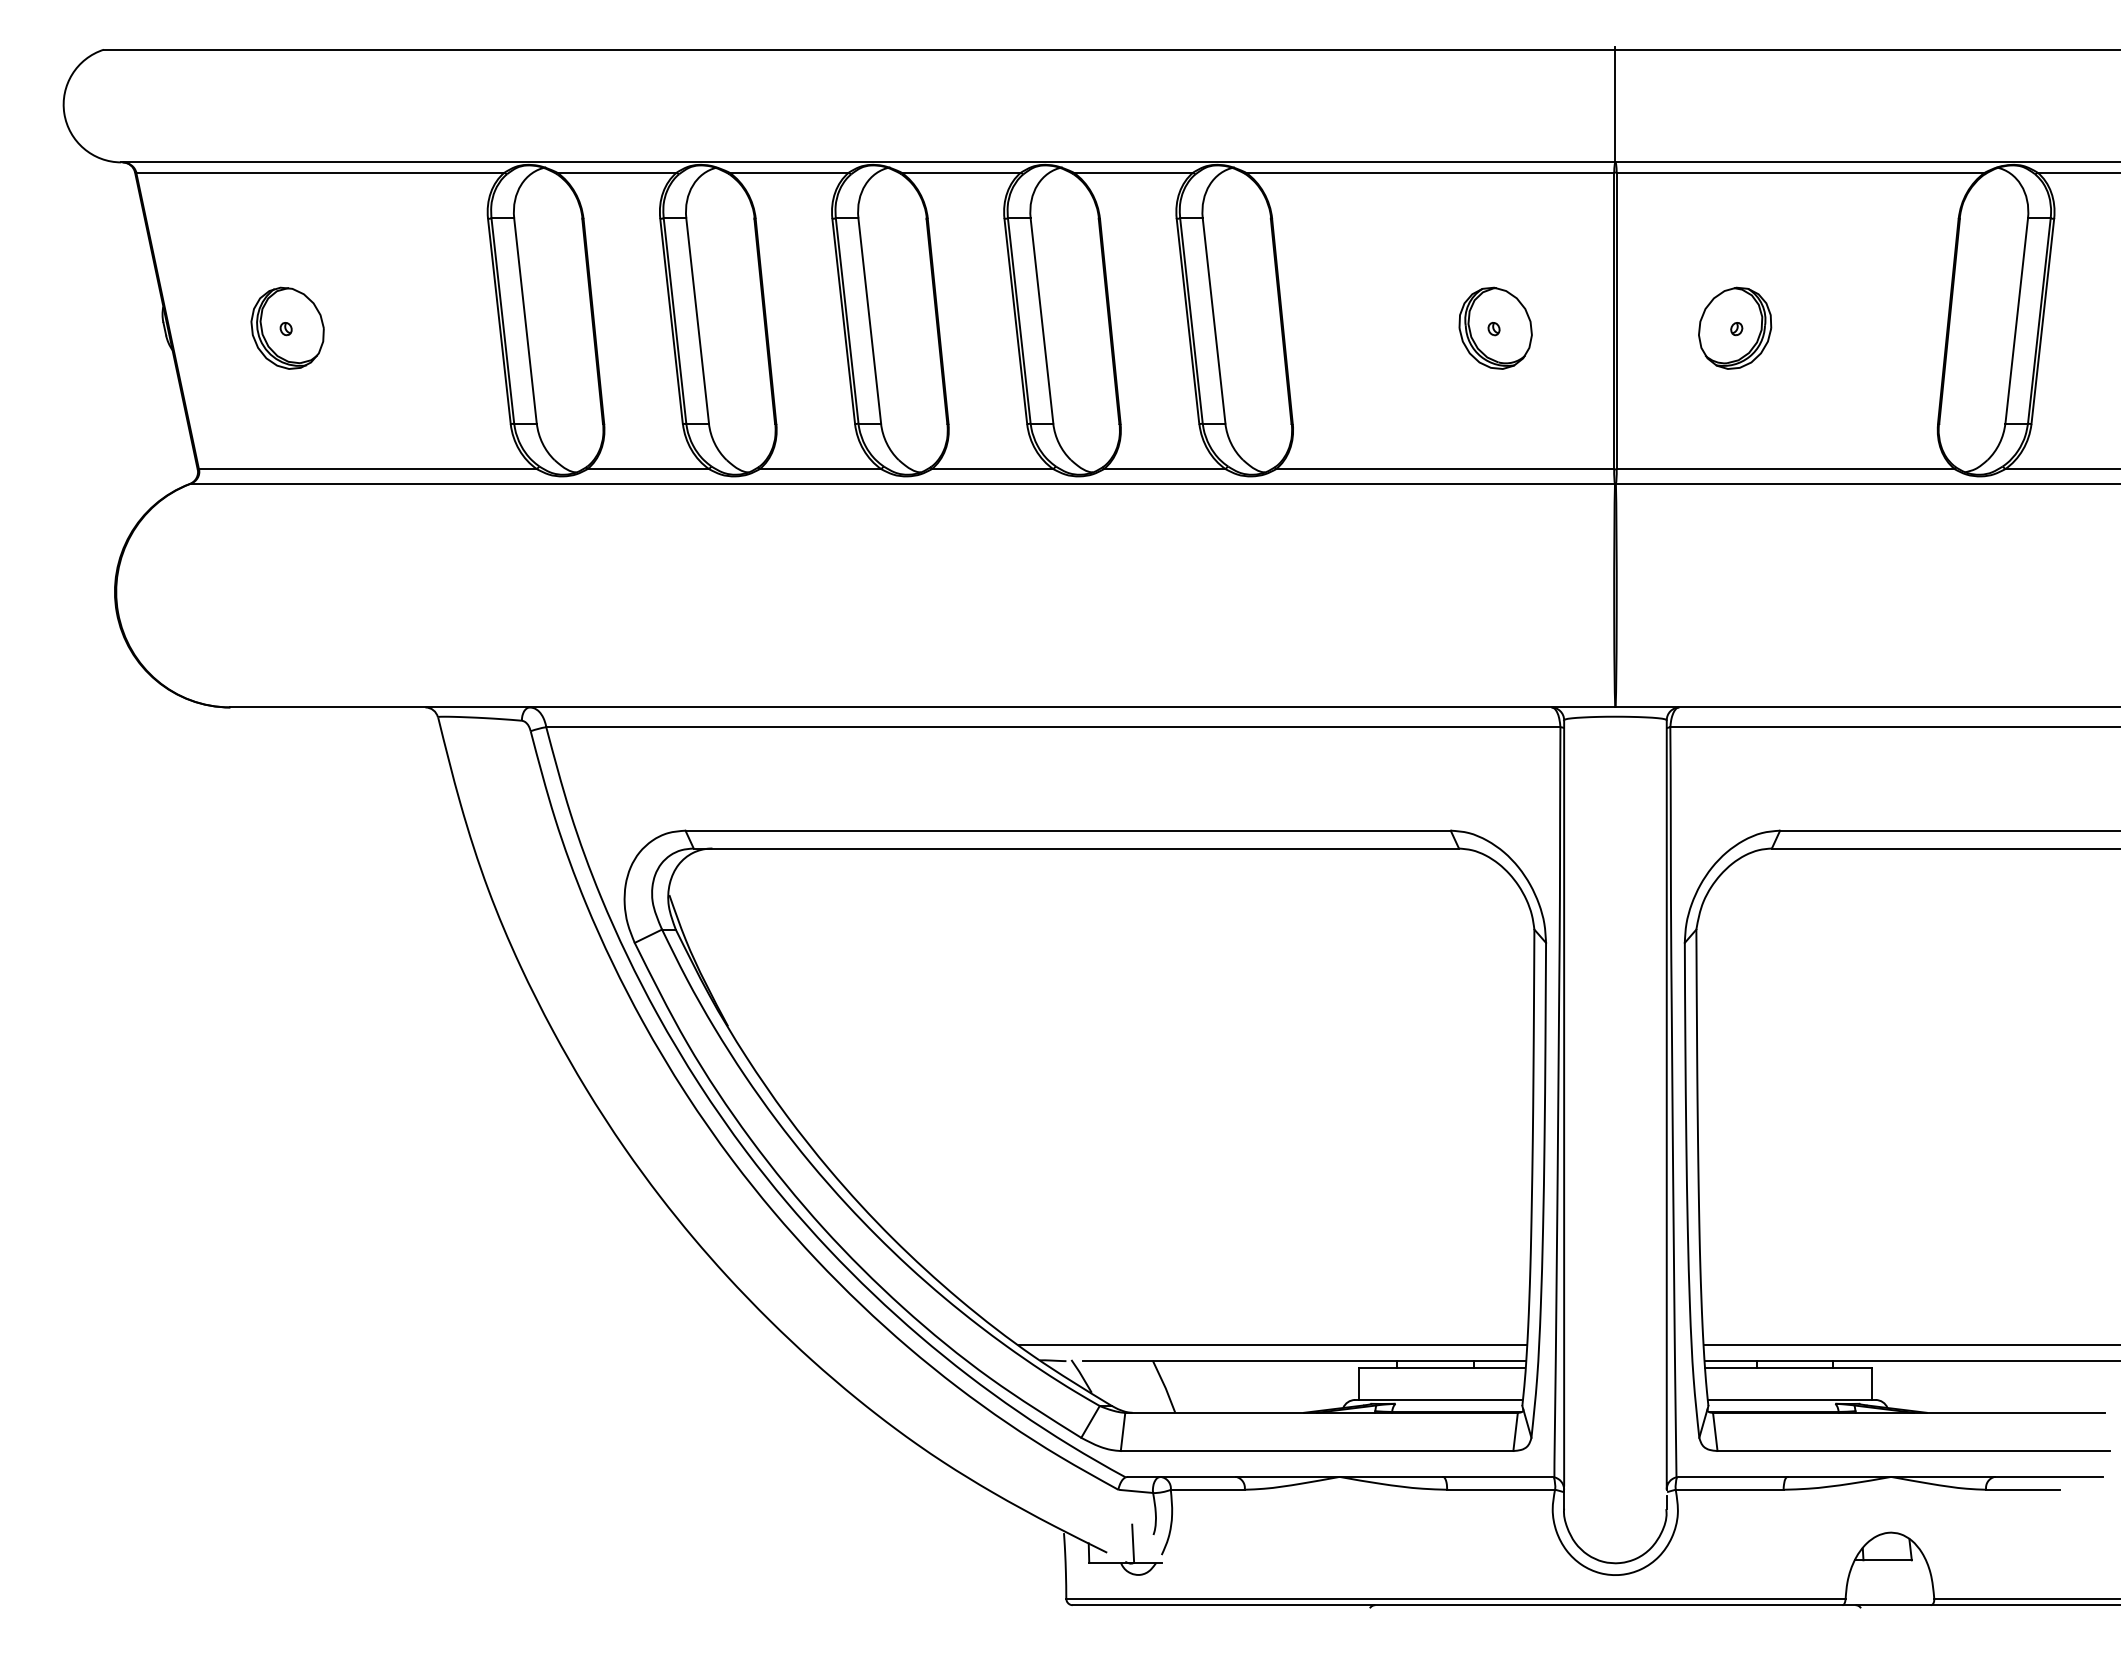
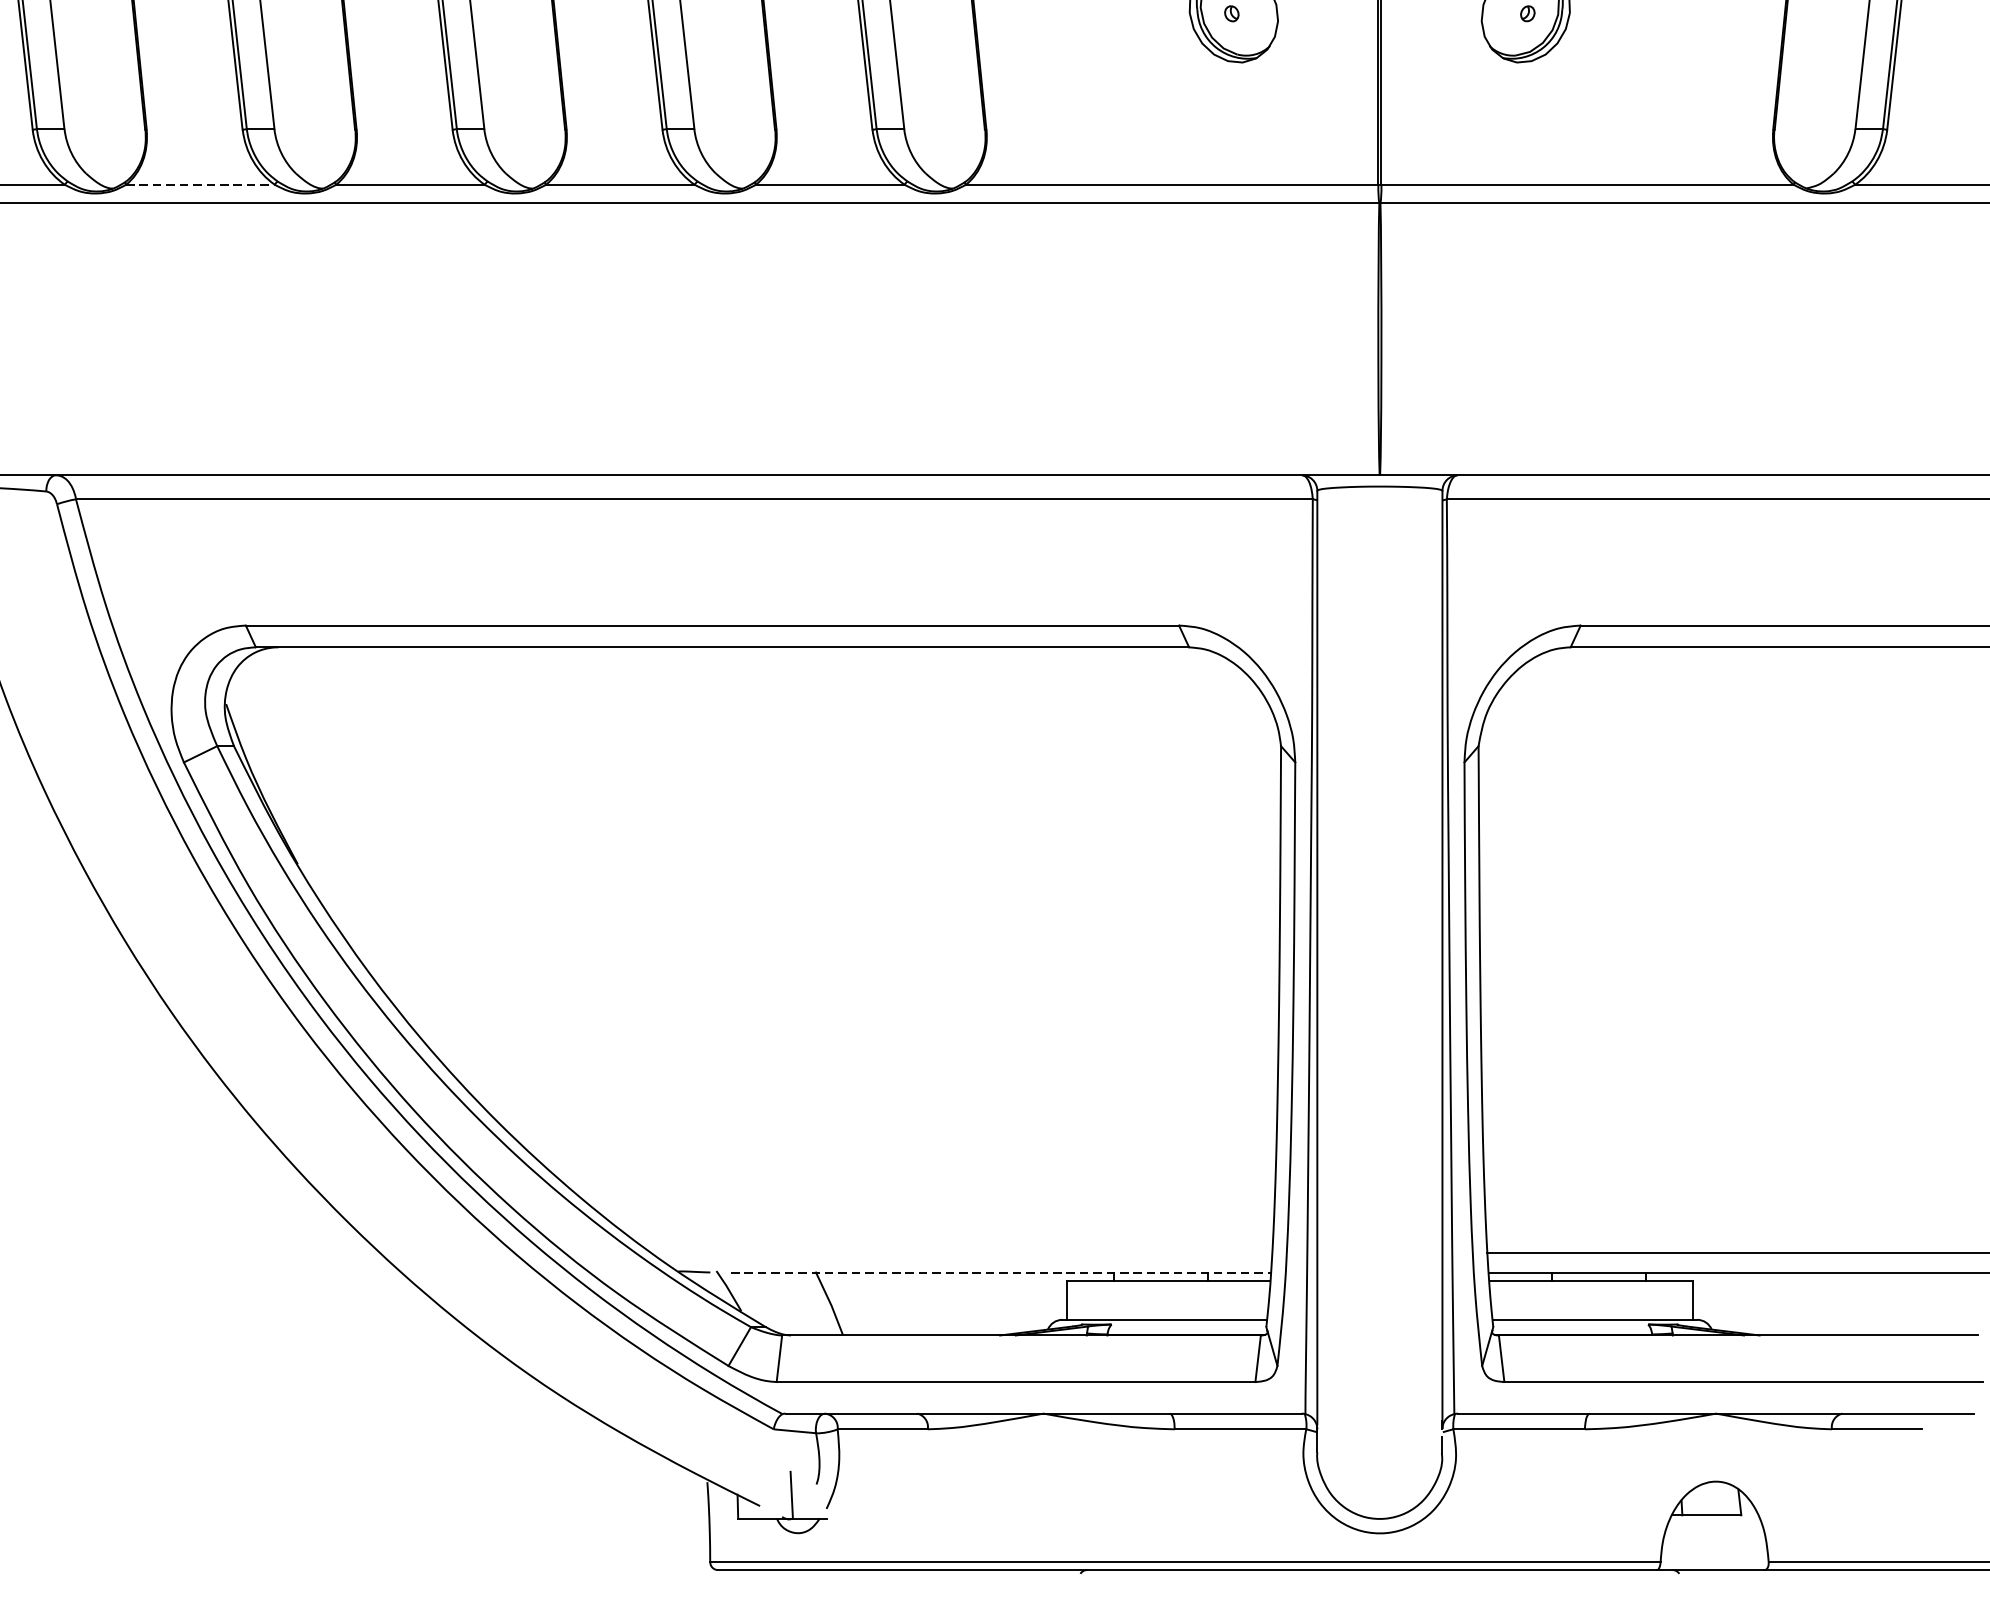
line: (648, 469) -> (200, 185), solid -> dashed
line: (1273, 1345) -> (962, 1253), removed
line: (1305, 1361) -> (1001, 1272), solid -> dashed

